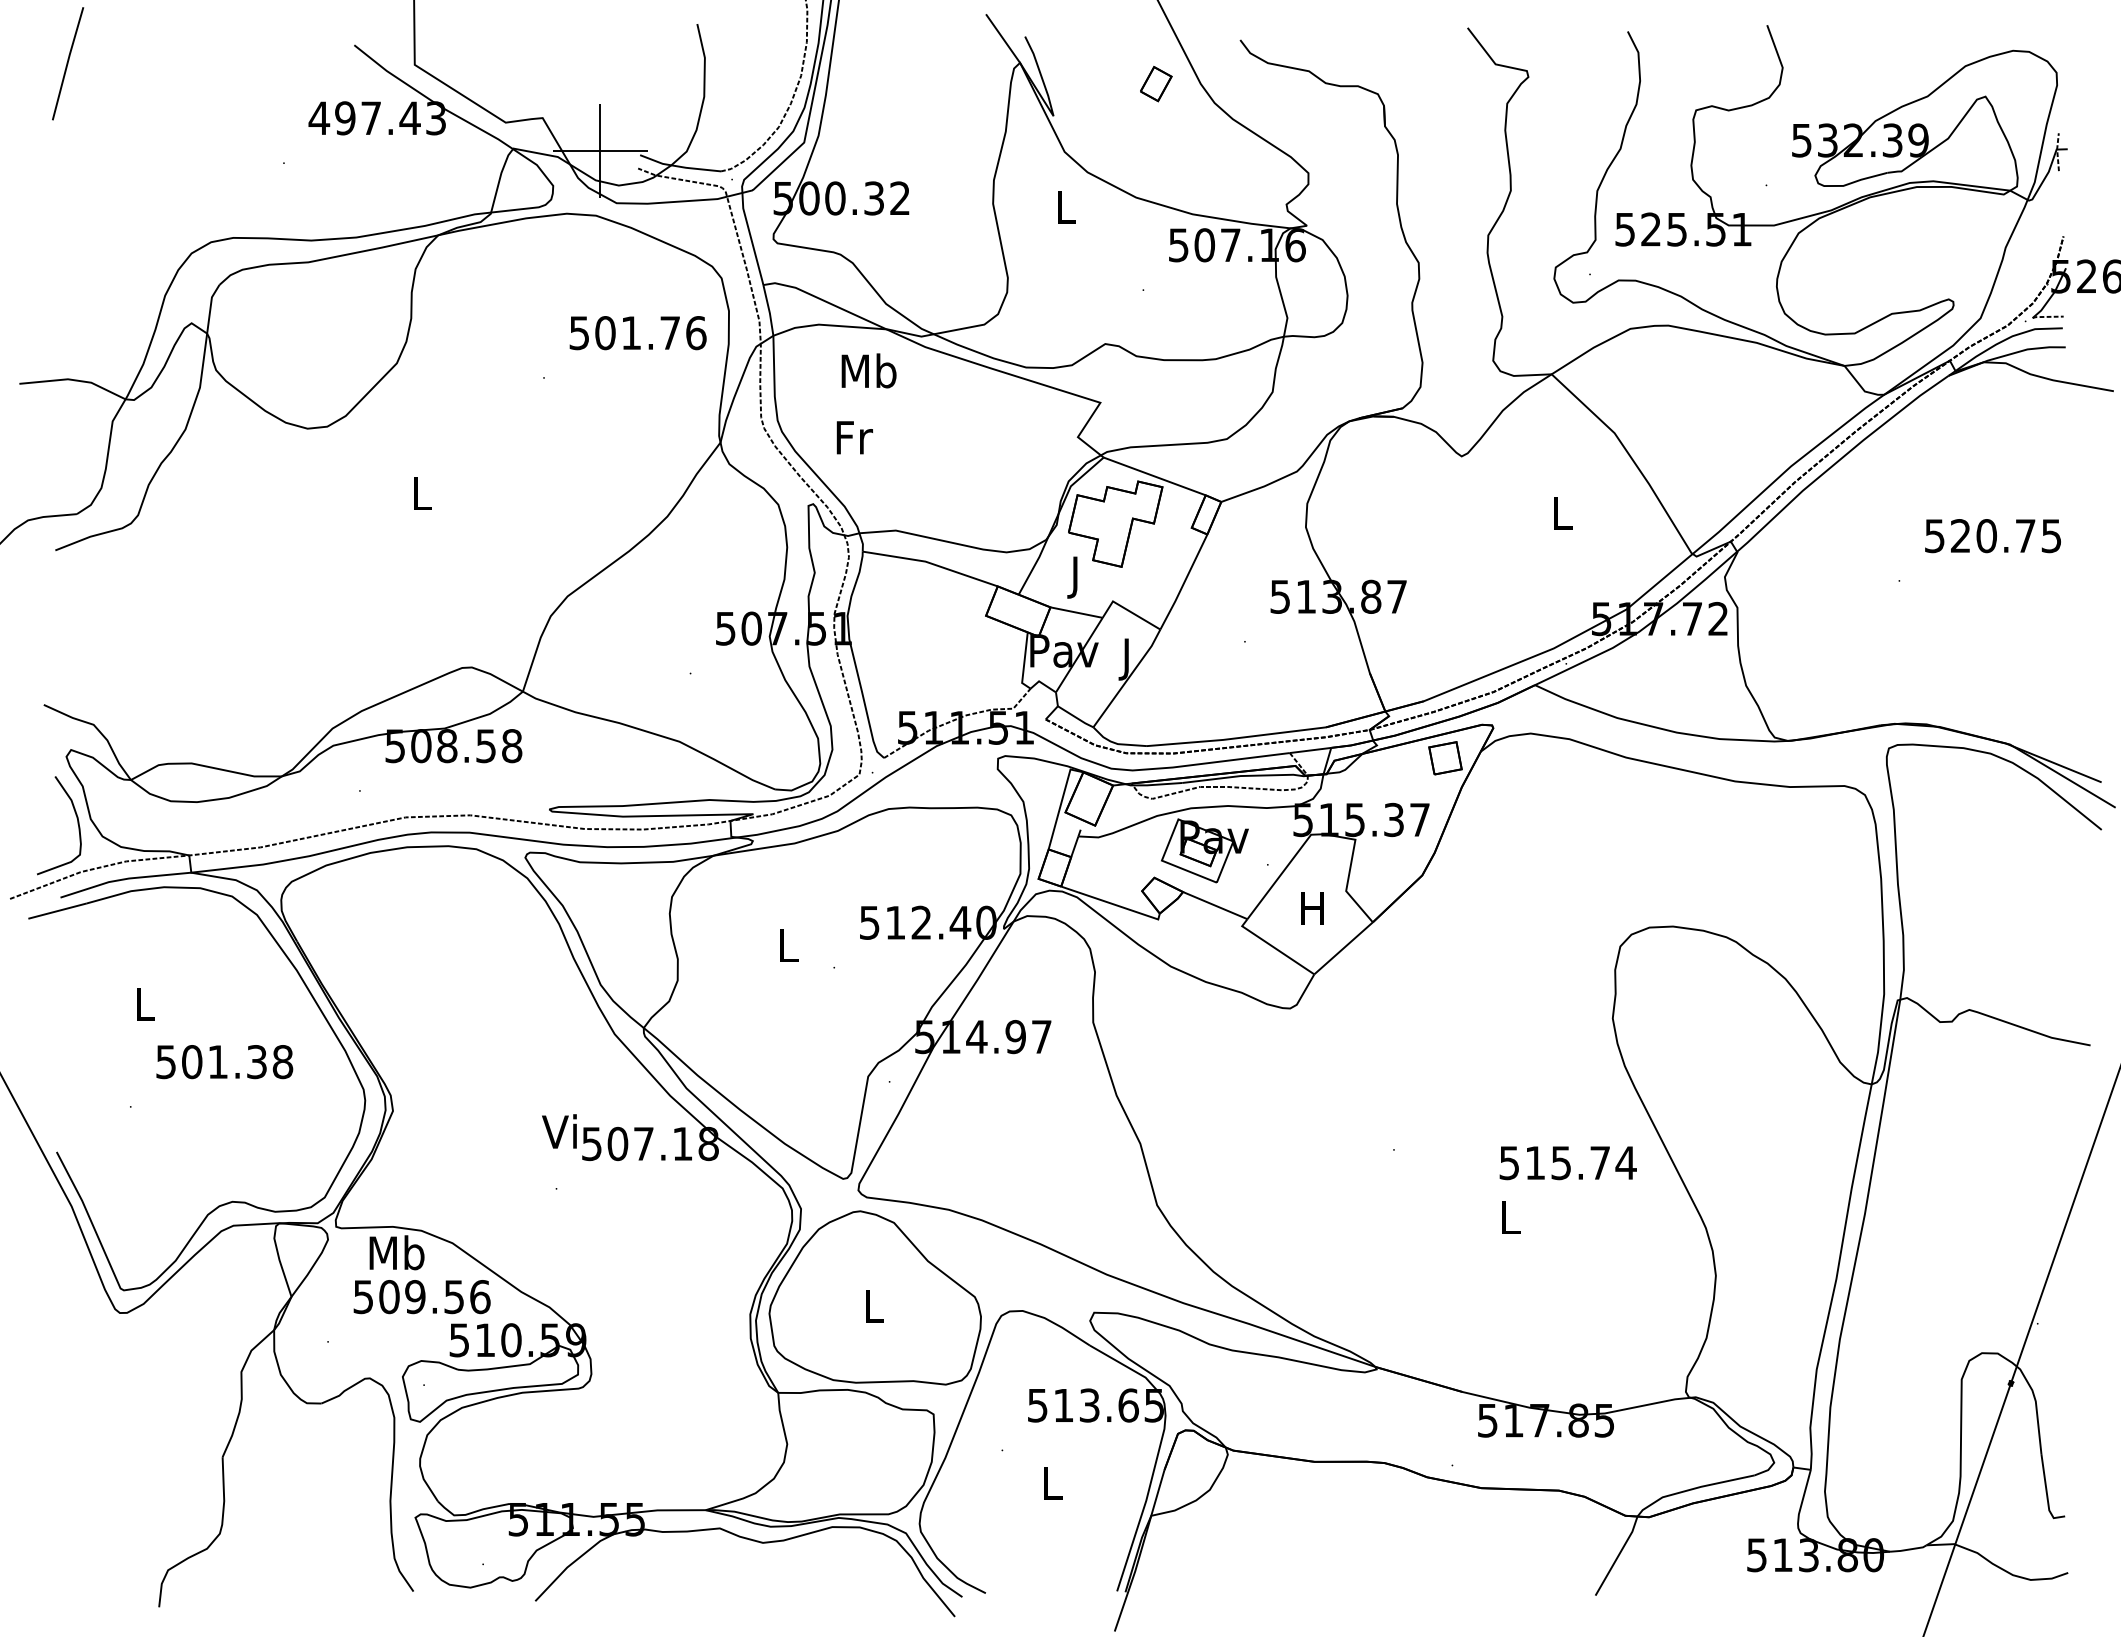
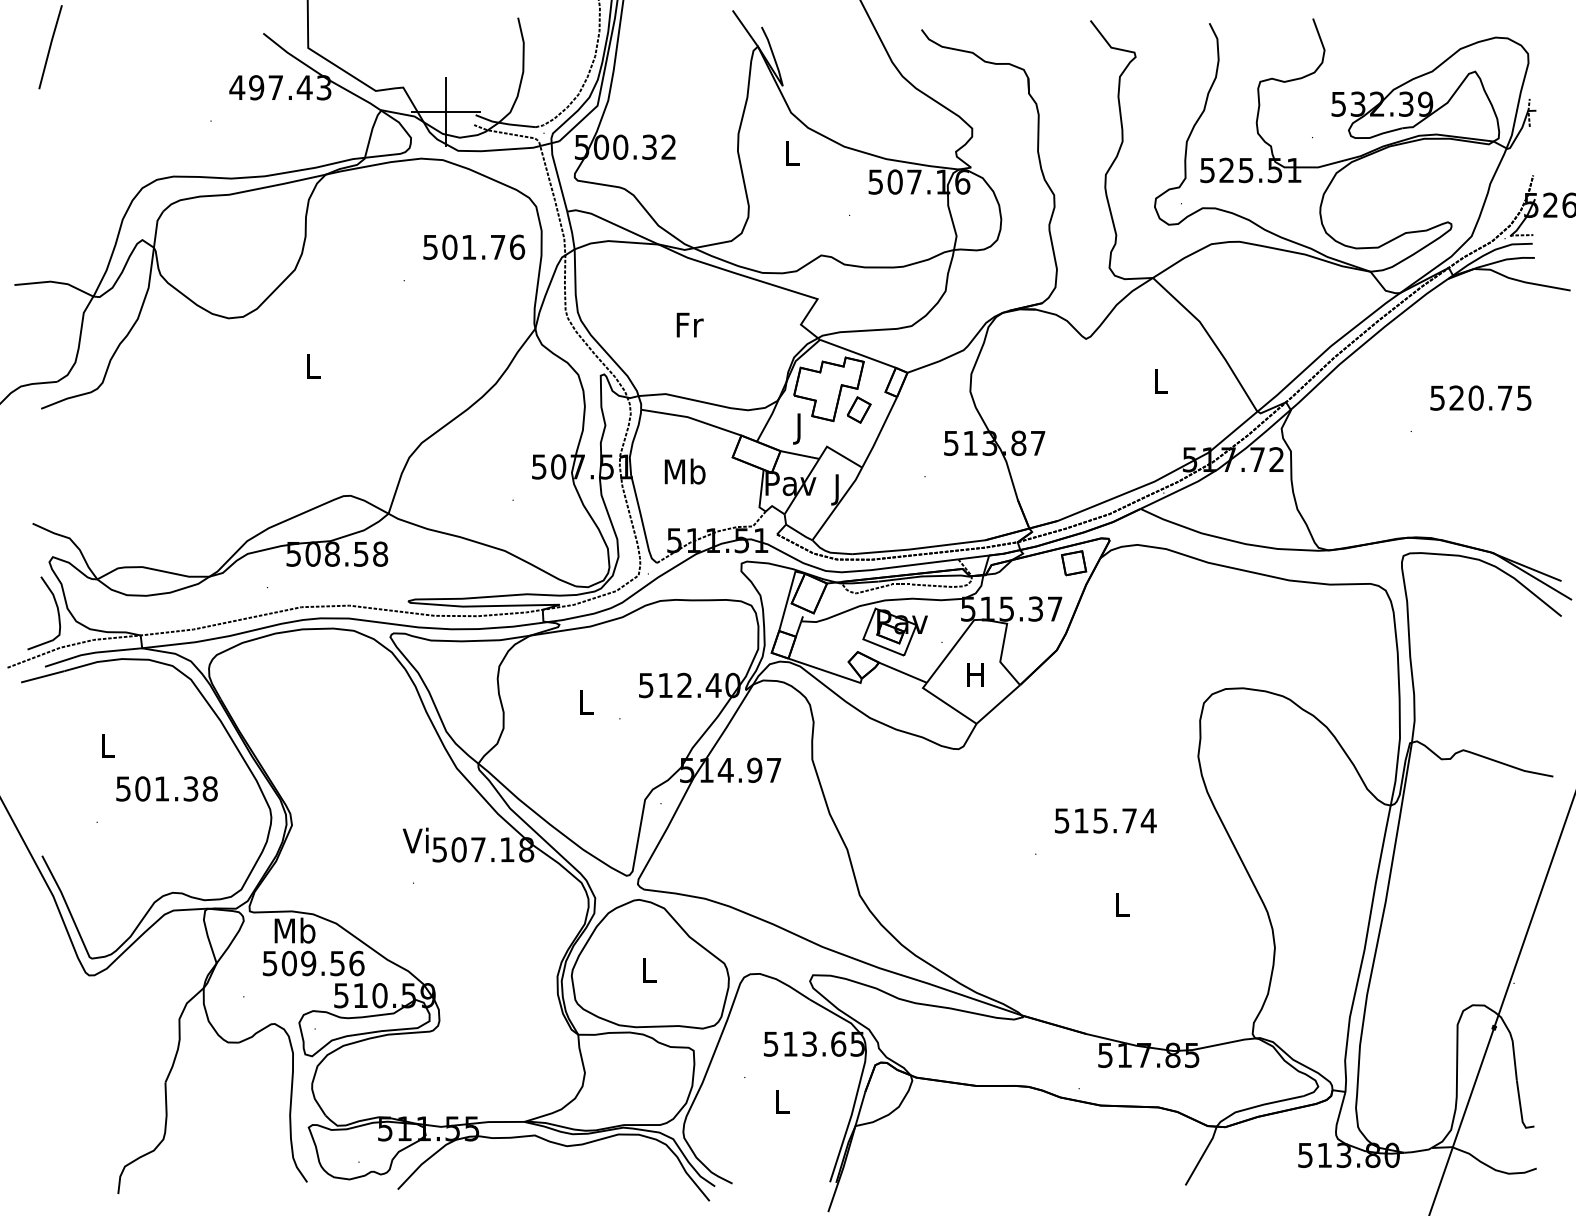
part: (1156, 84) -> (859, 410), moved
text: (868, 370) -> (684, 471), moved
text: (854, 437) -> (689, 324), moved
text: (1567, 1163) -> (1105, 821), moved

